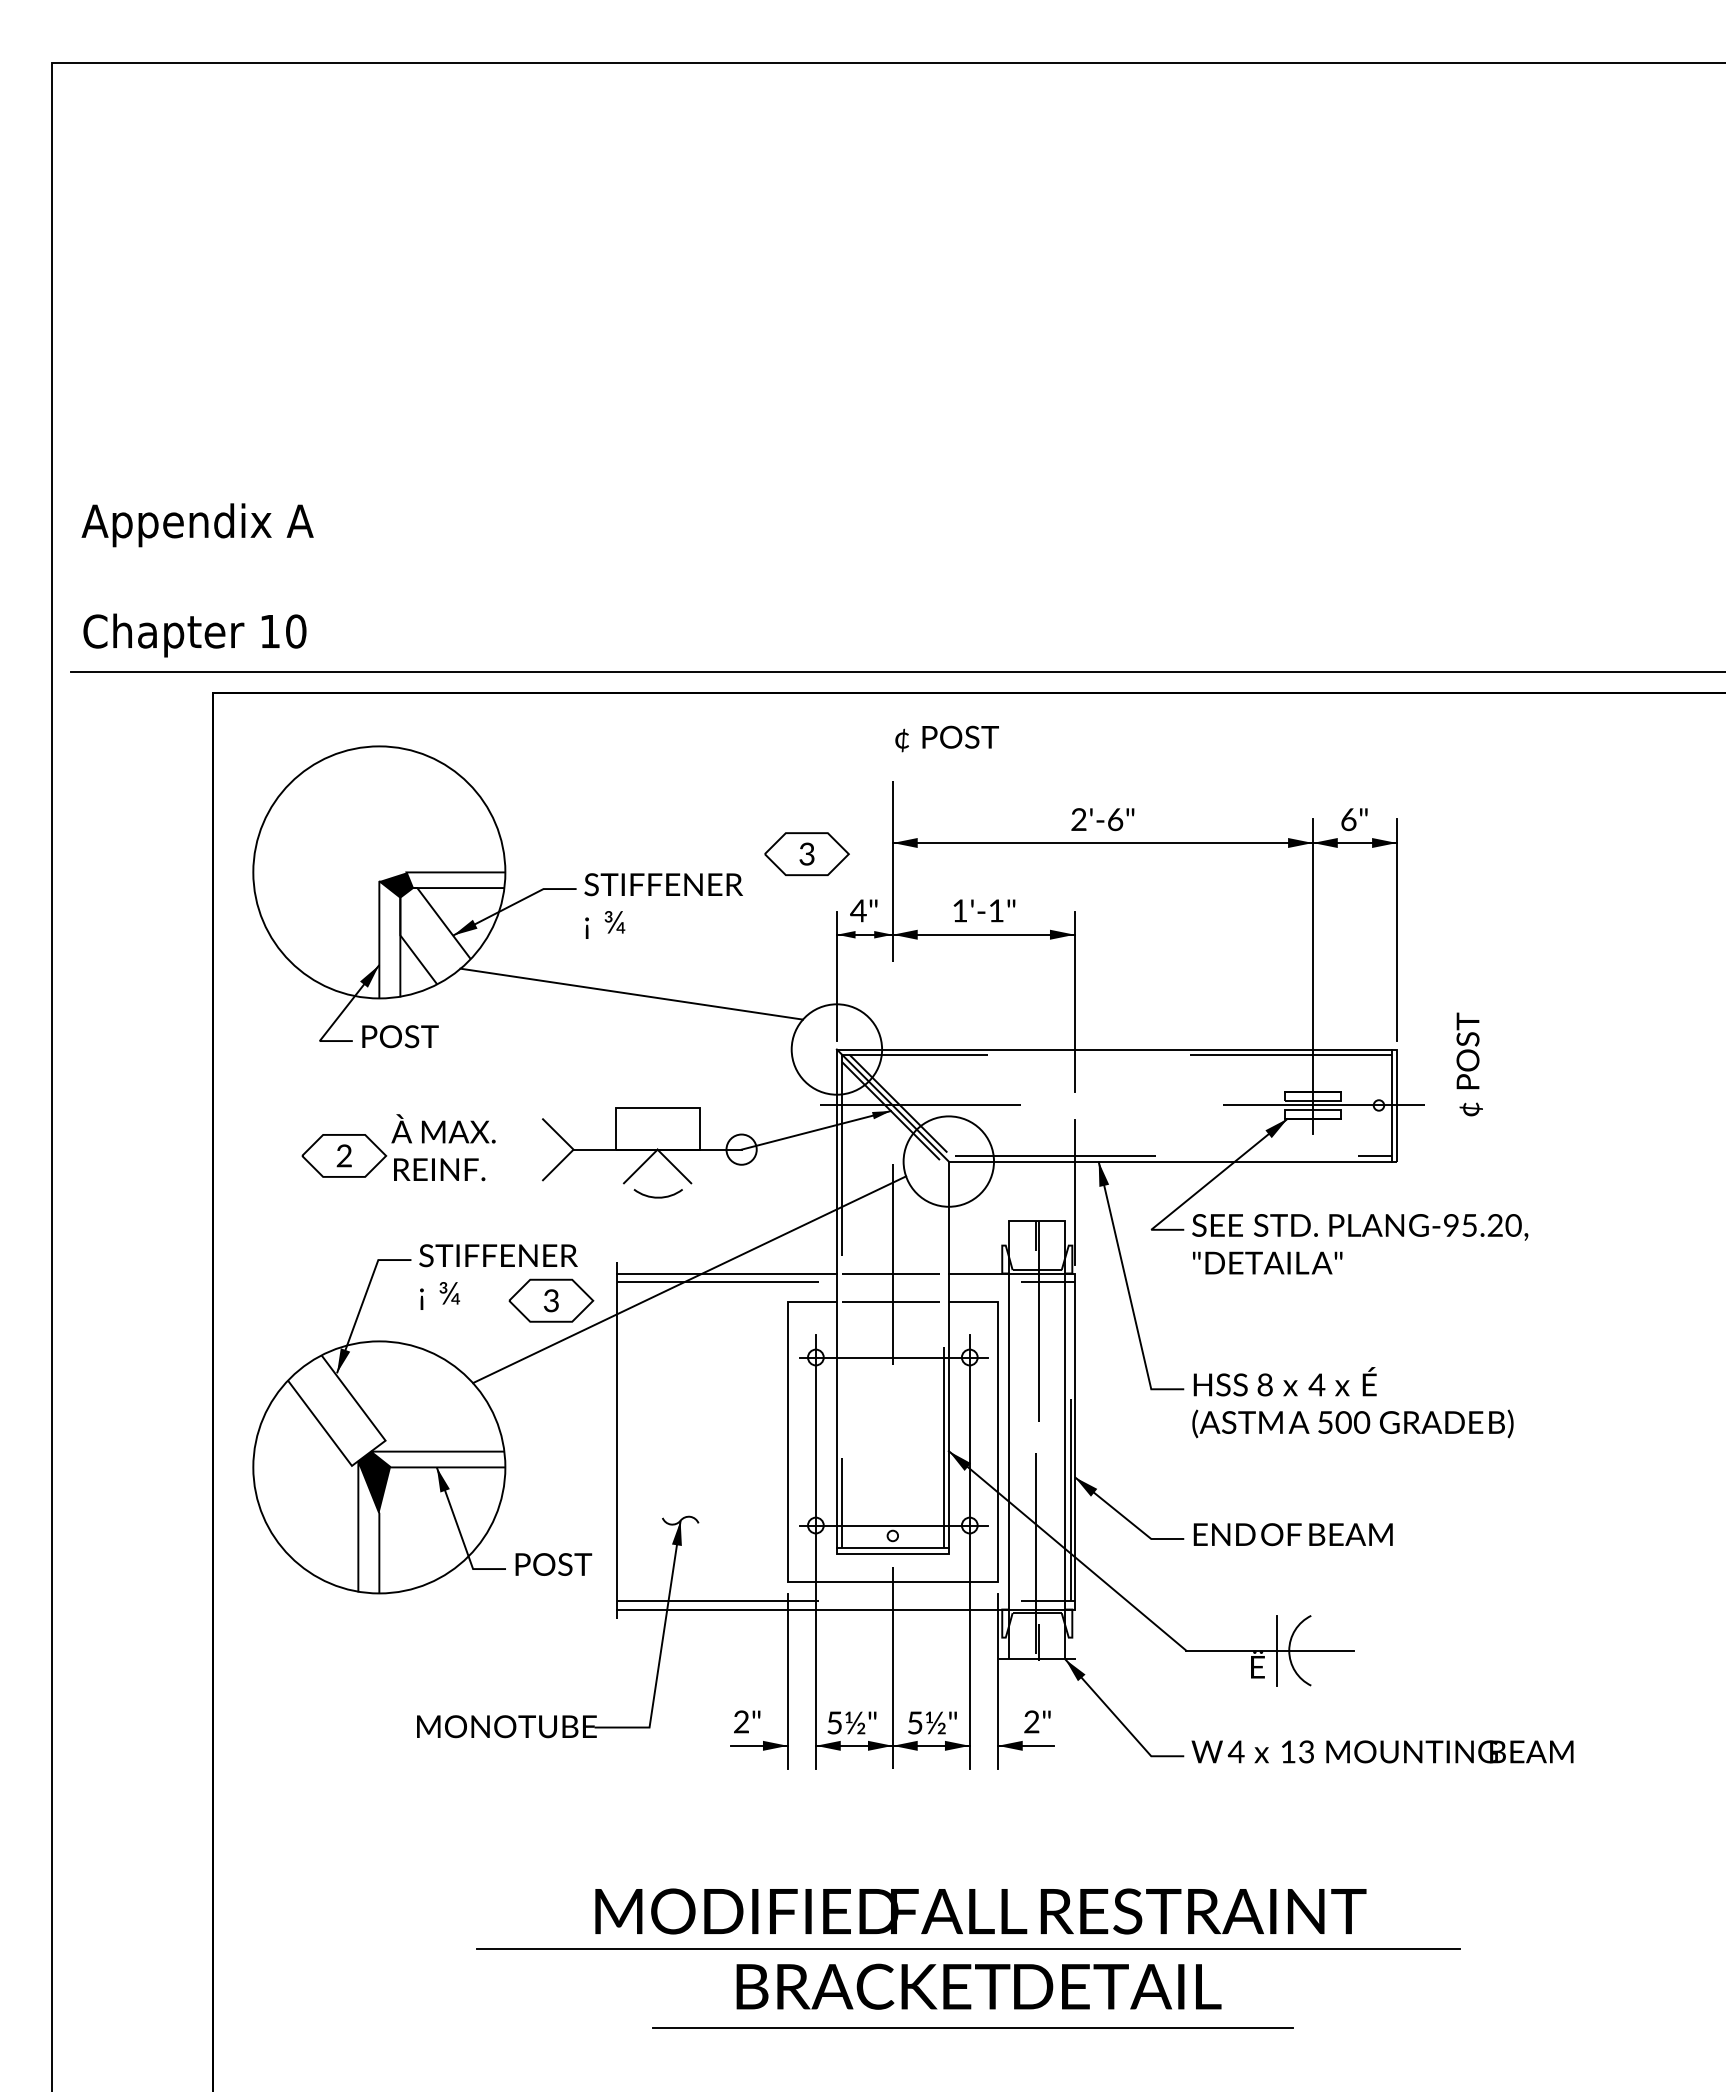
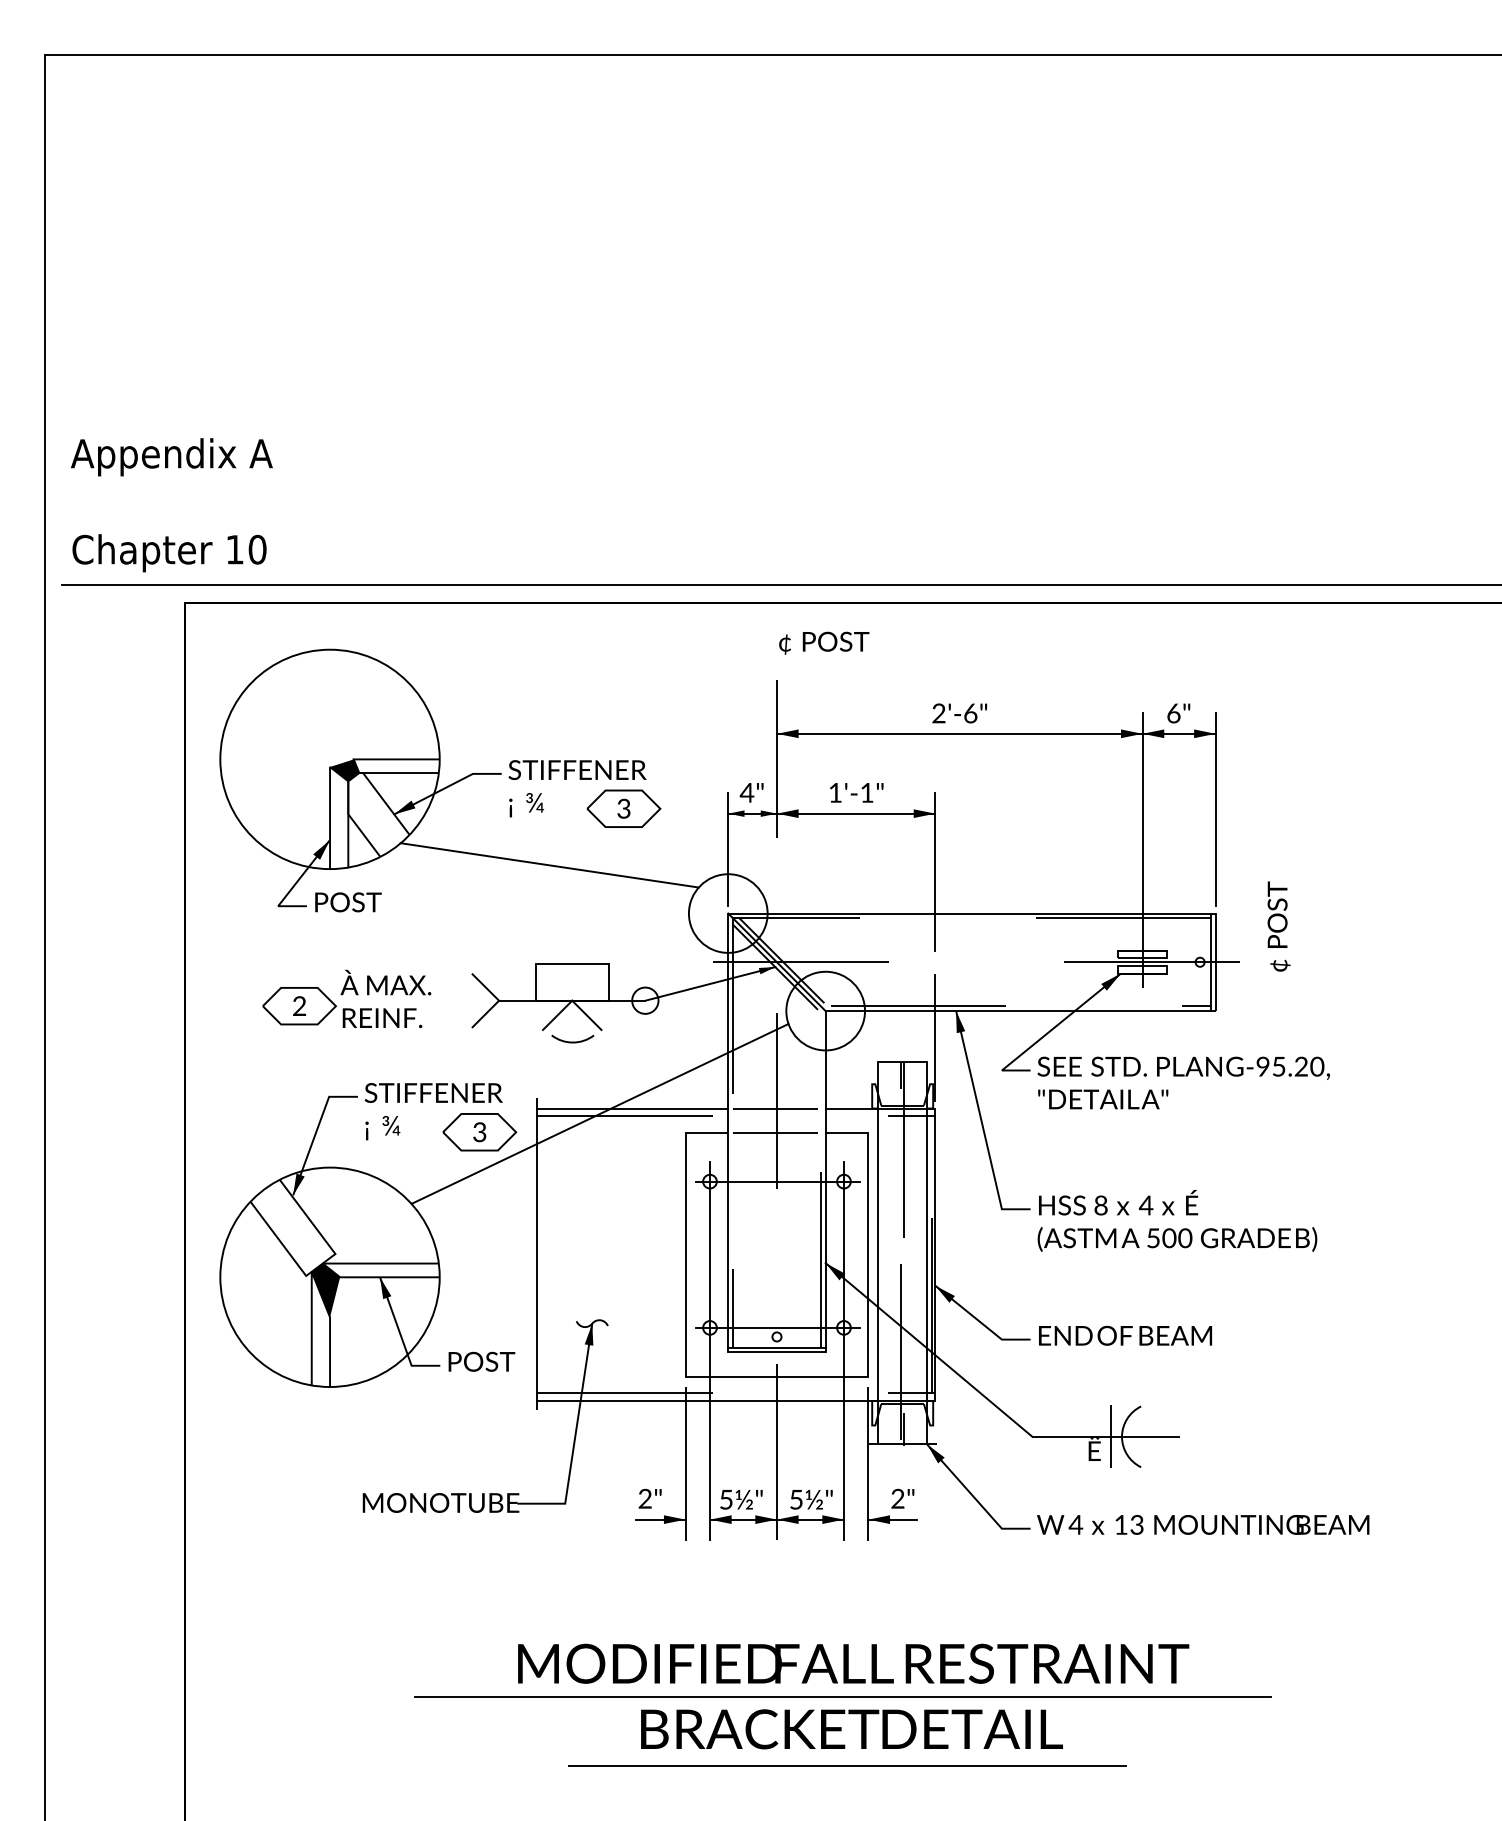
part: (806, 853) -> (623, 808), moved

